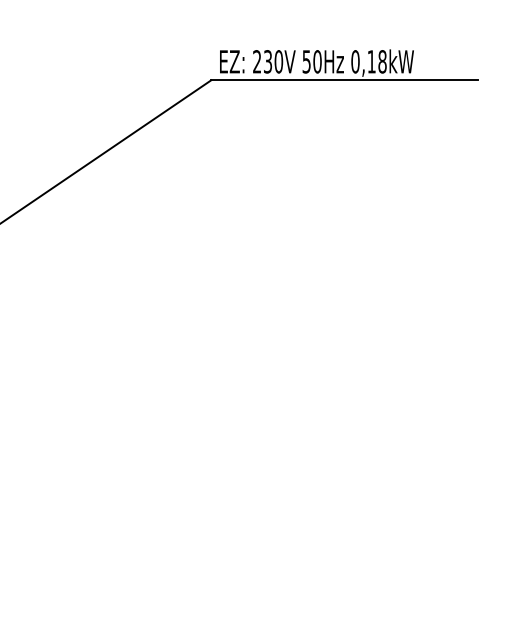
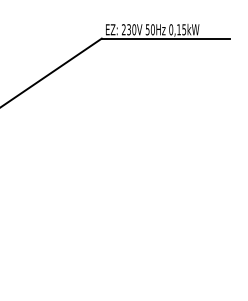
text: (383, 61) -> (184, 29), 0,18kW -> 0,15kW

